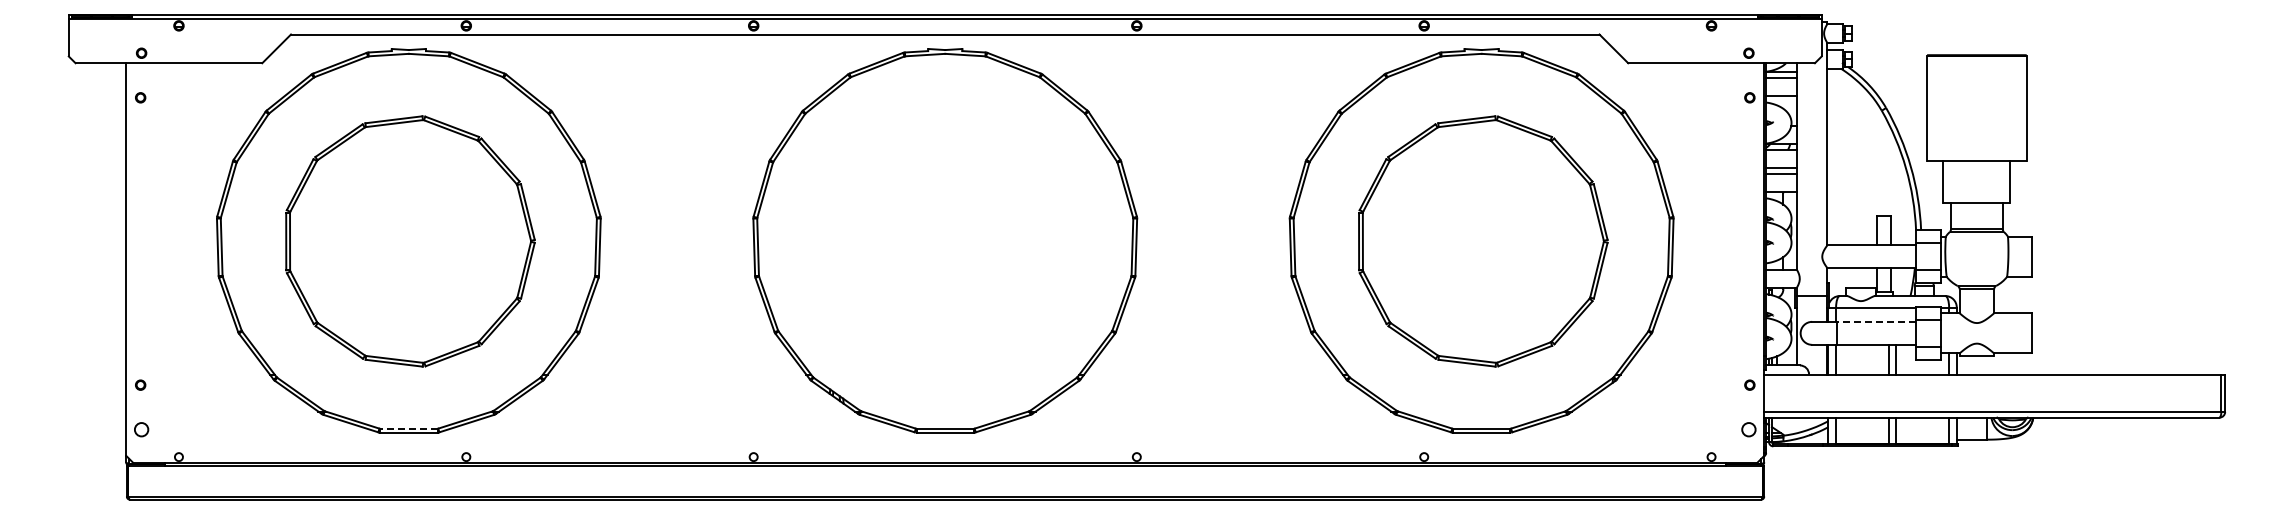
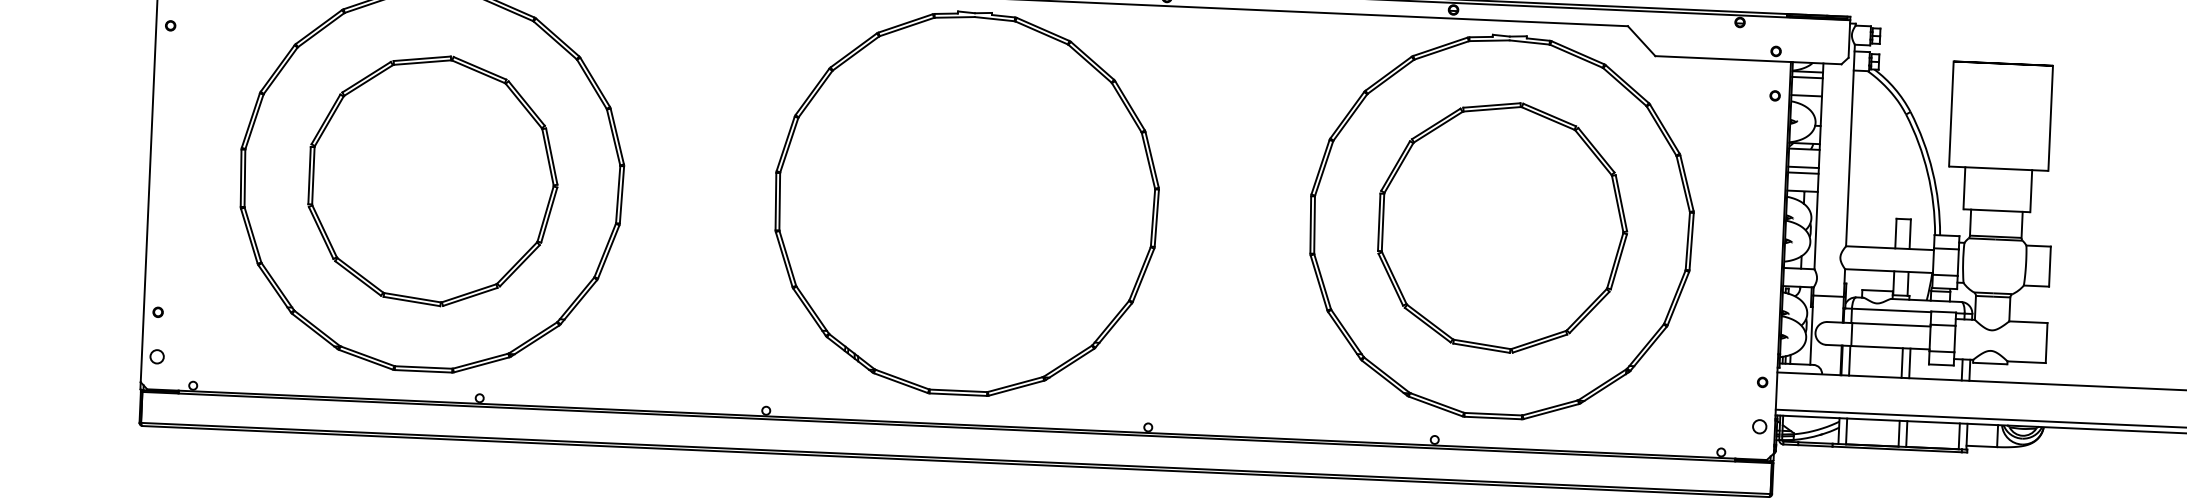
line: (1875, 321) -> (1890, 324), dashed -> solid
line: (408, 428) -> (423, 367), dashed -> solid

